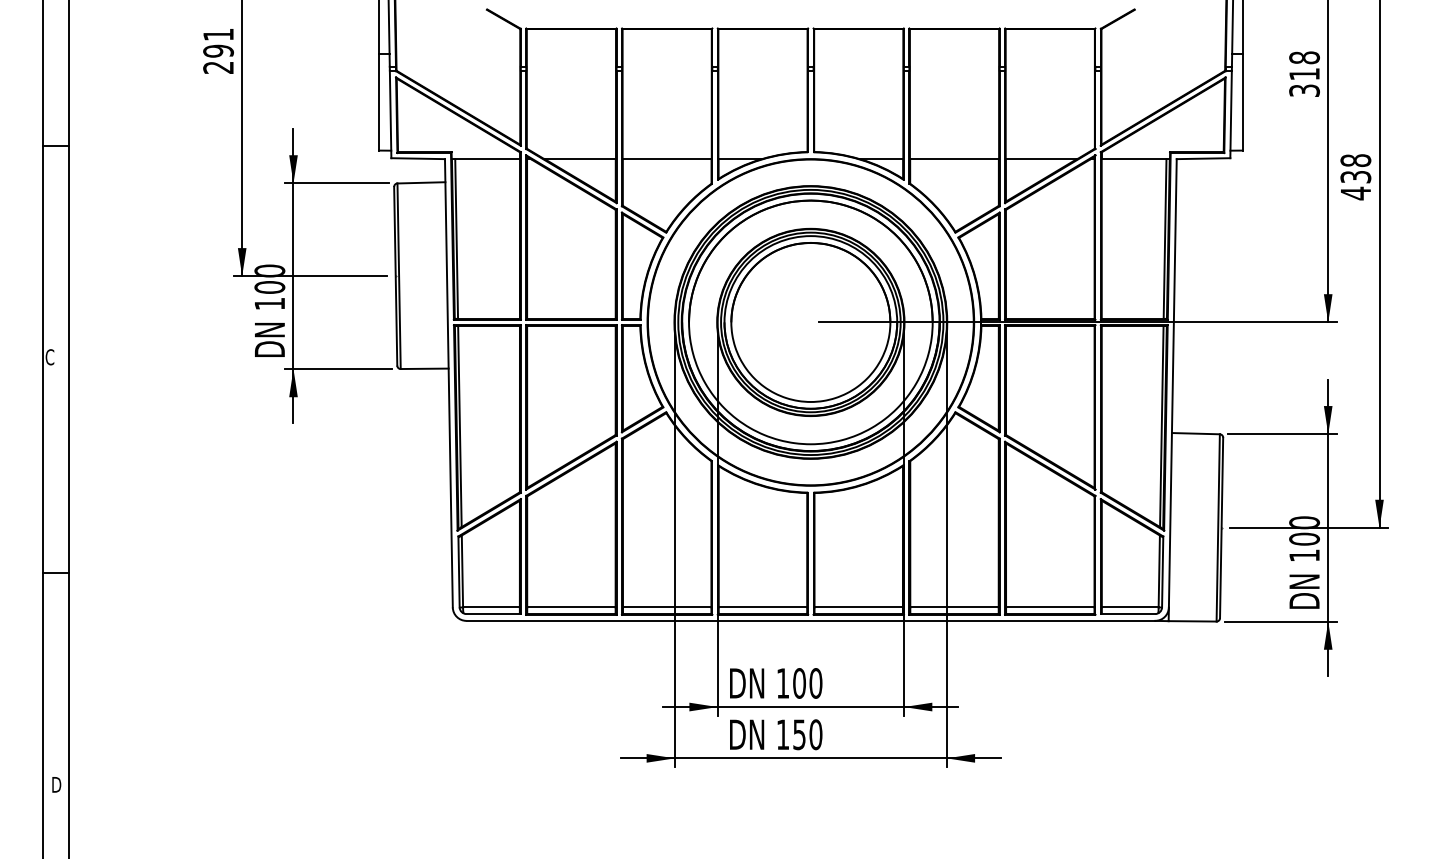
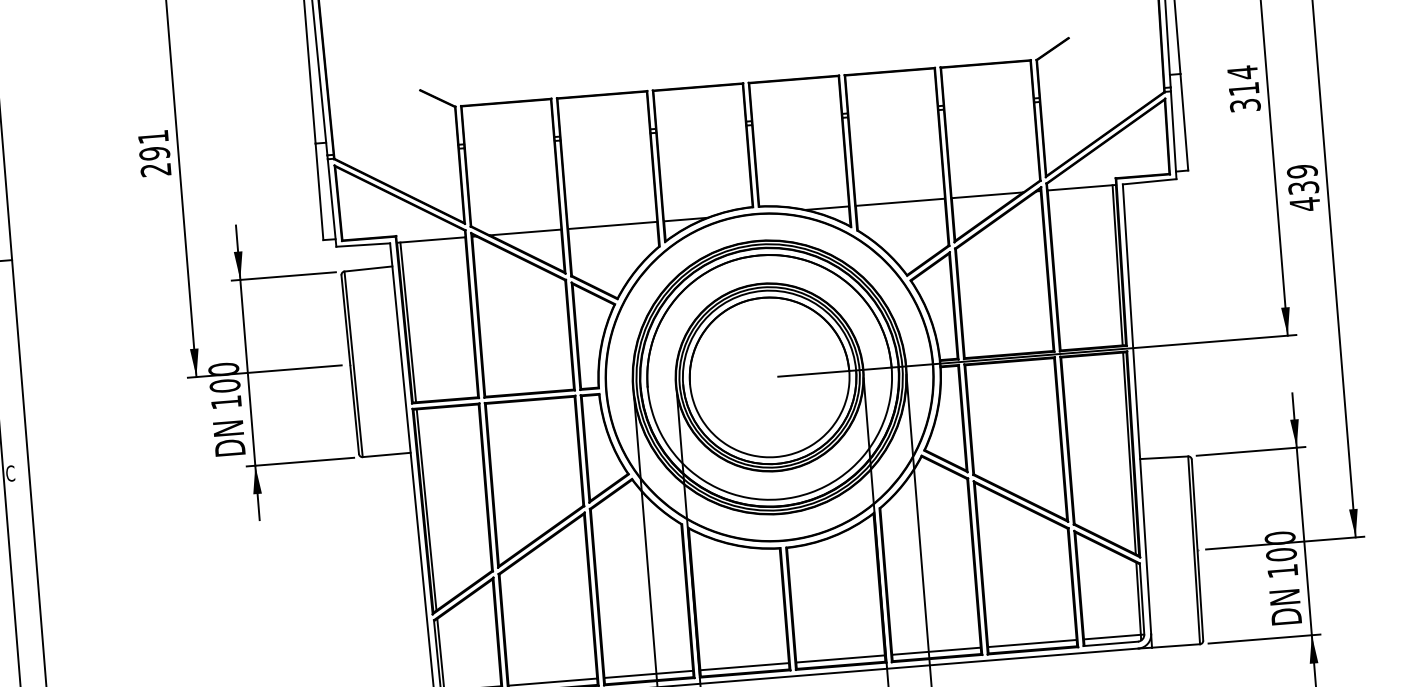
text: (1304, 57) -> (1242, 72), 318 -> 314
text: (1355, 160) -> (1301, 171), 438 -> 439

